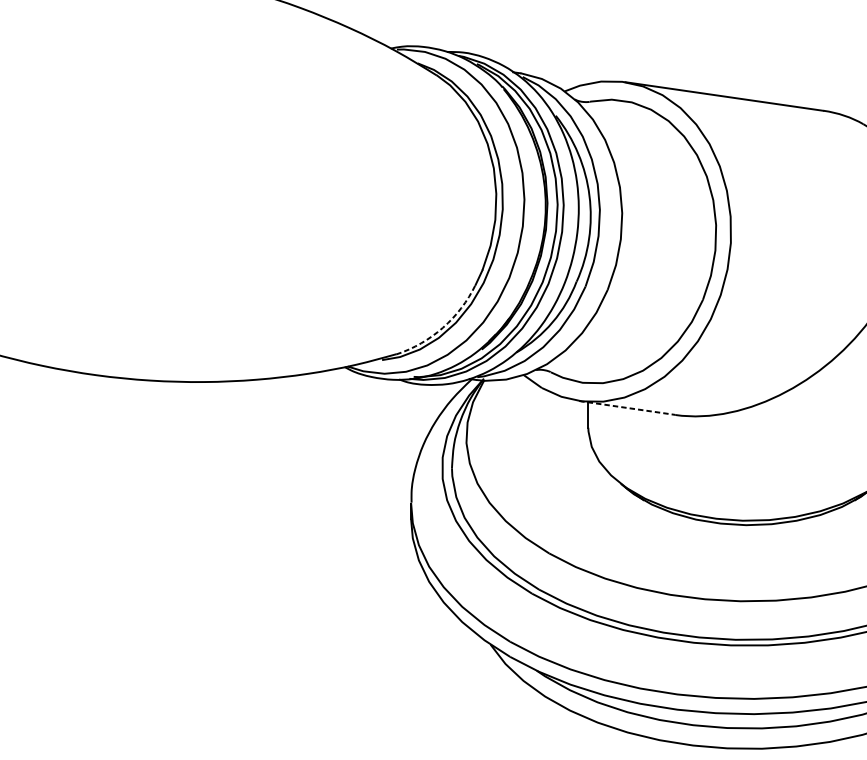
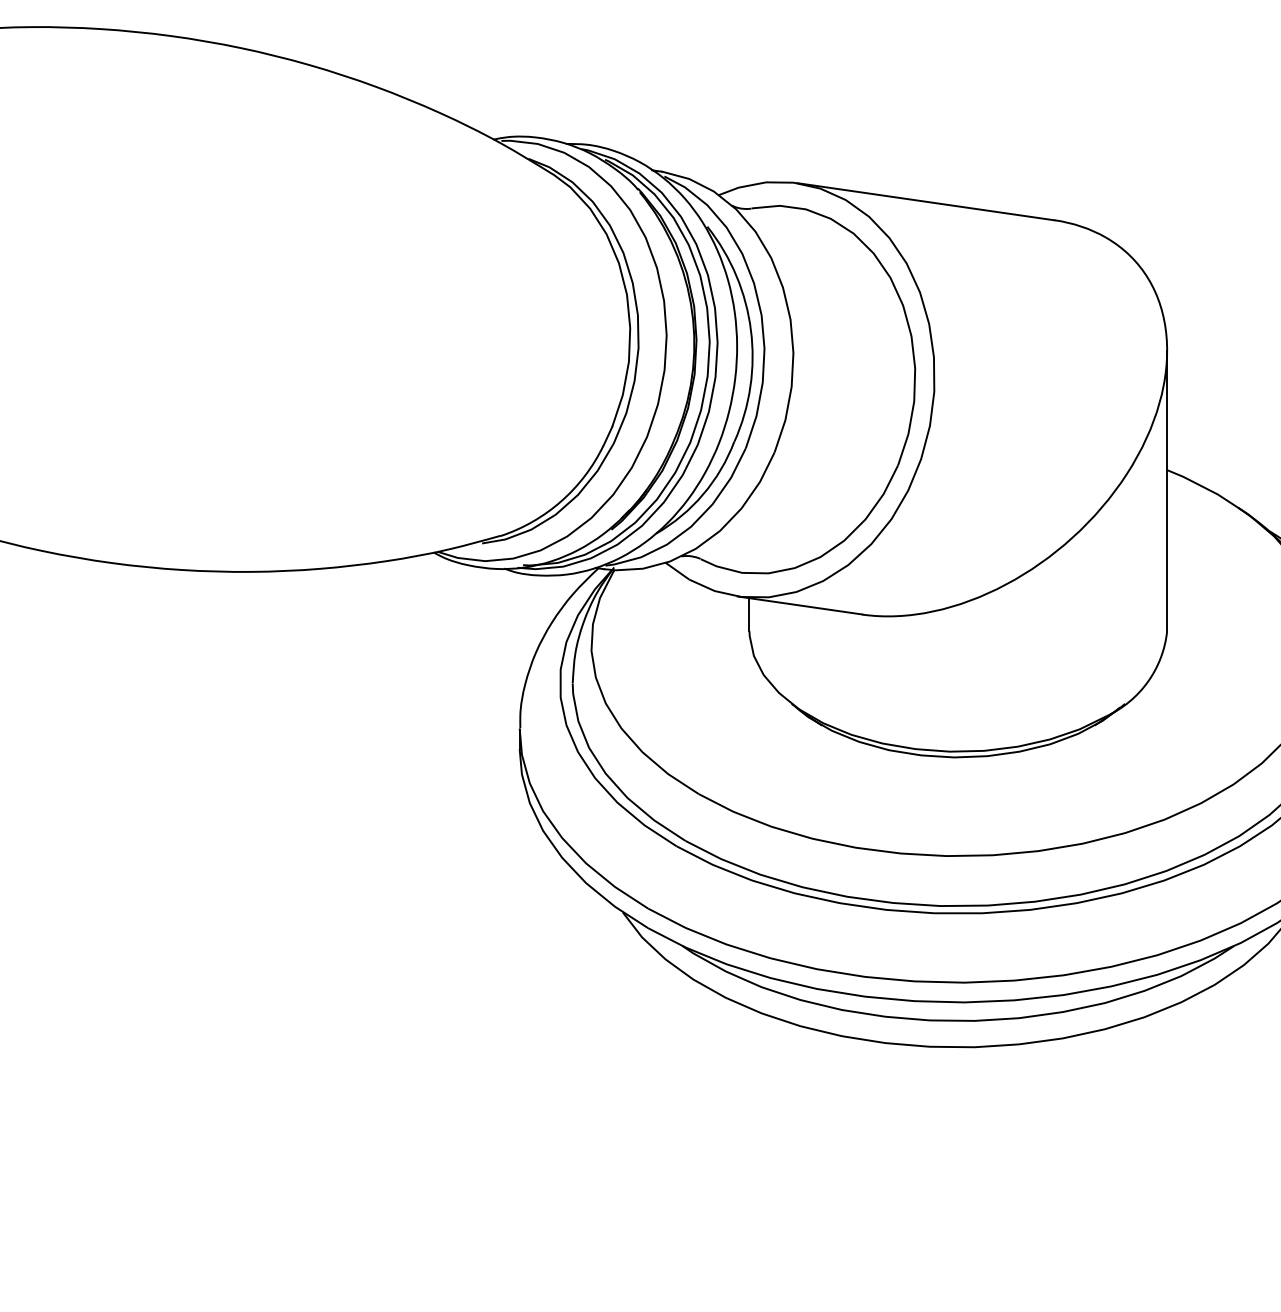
arc: (443, 327) -> (561, 501), dashed -> solid
line: (627, 407) -> (800, 605), dashed -> solid

